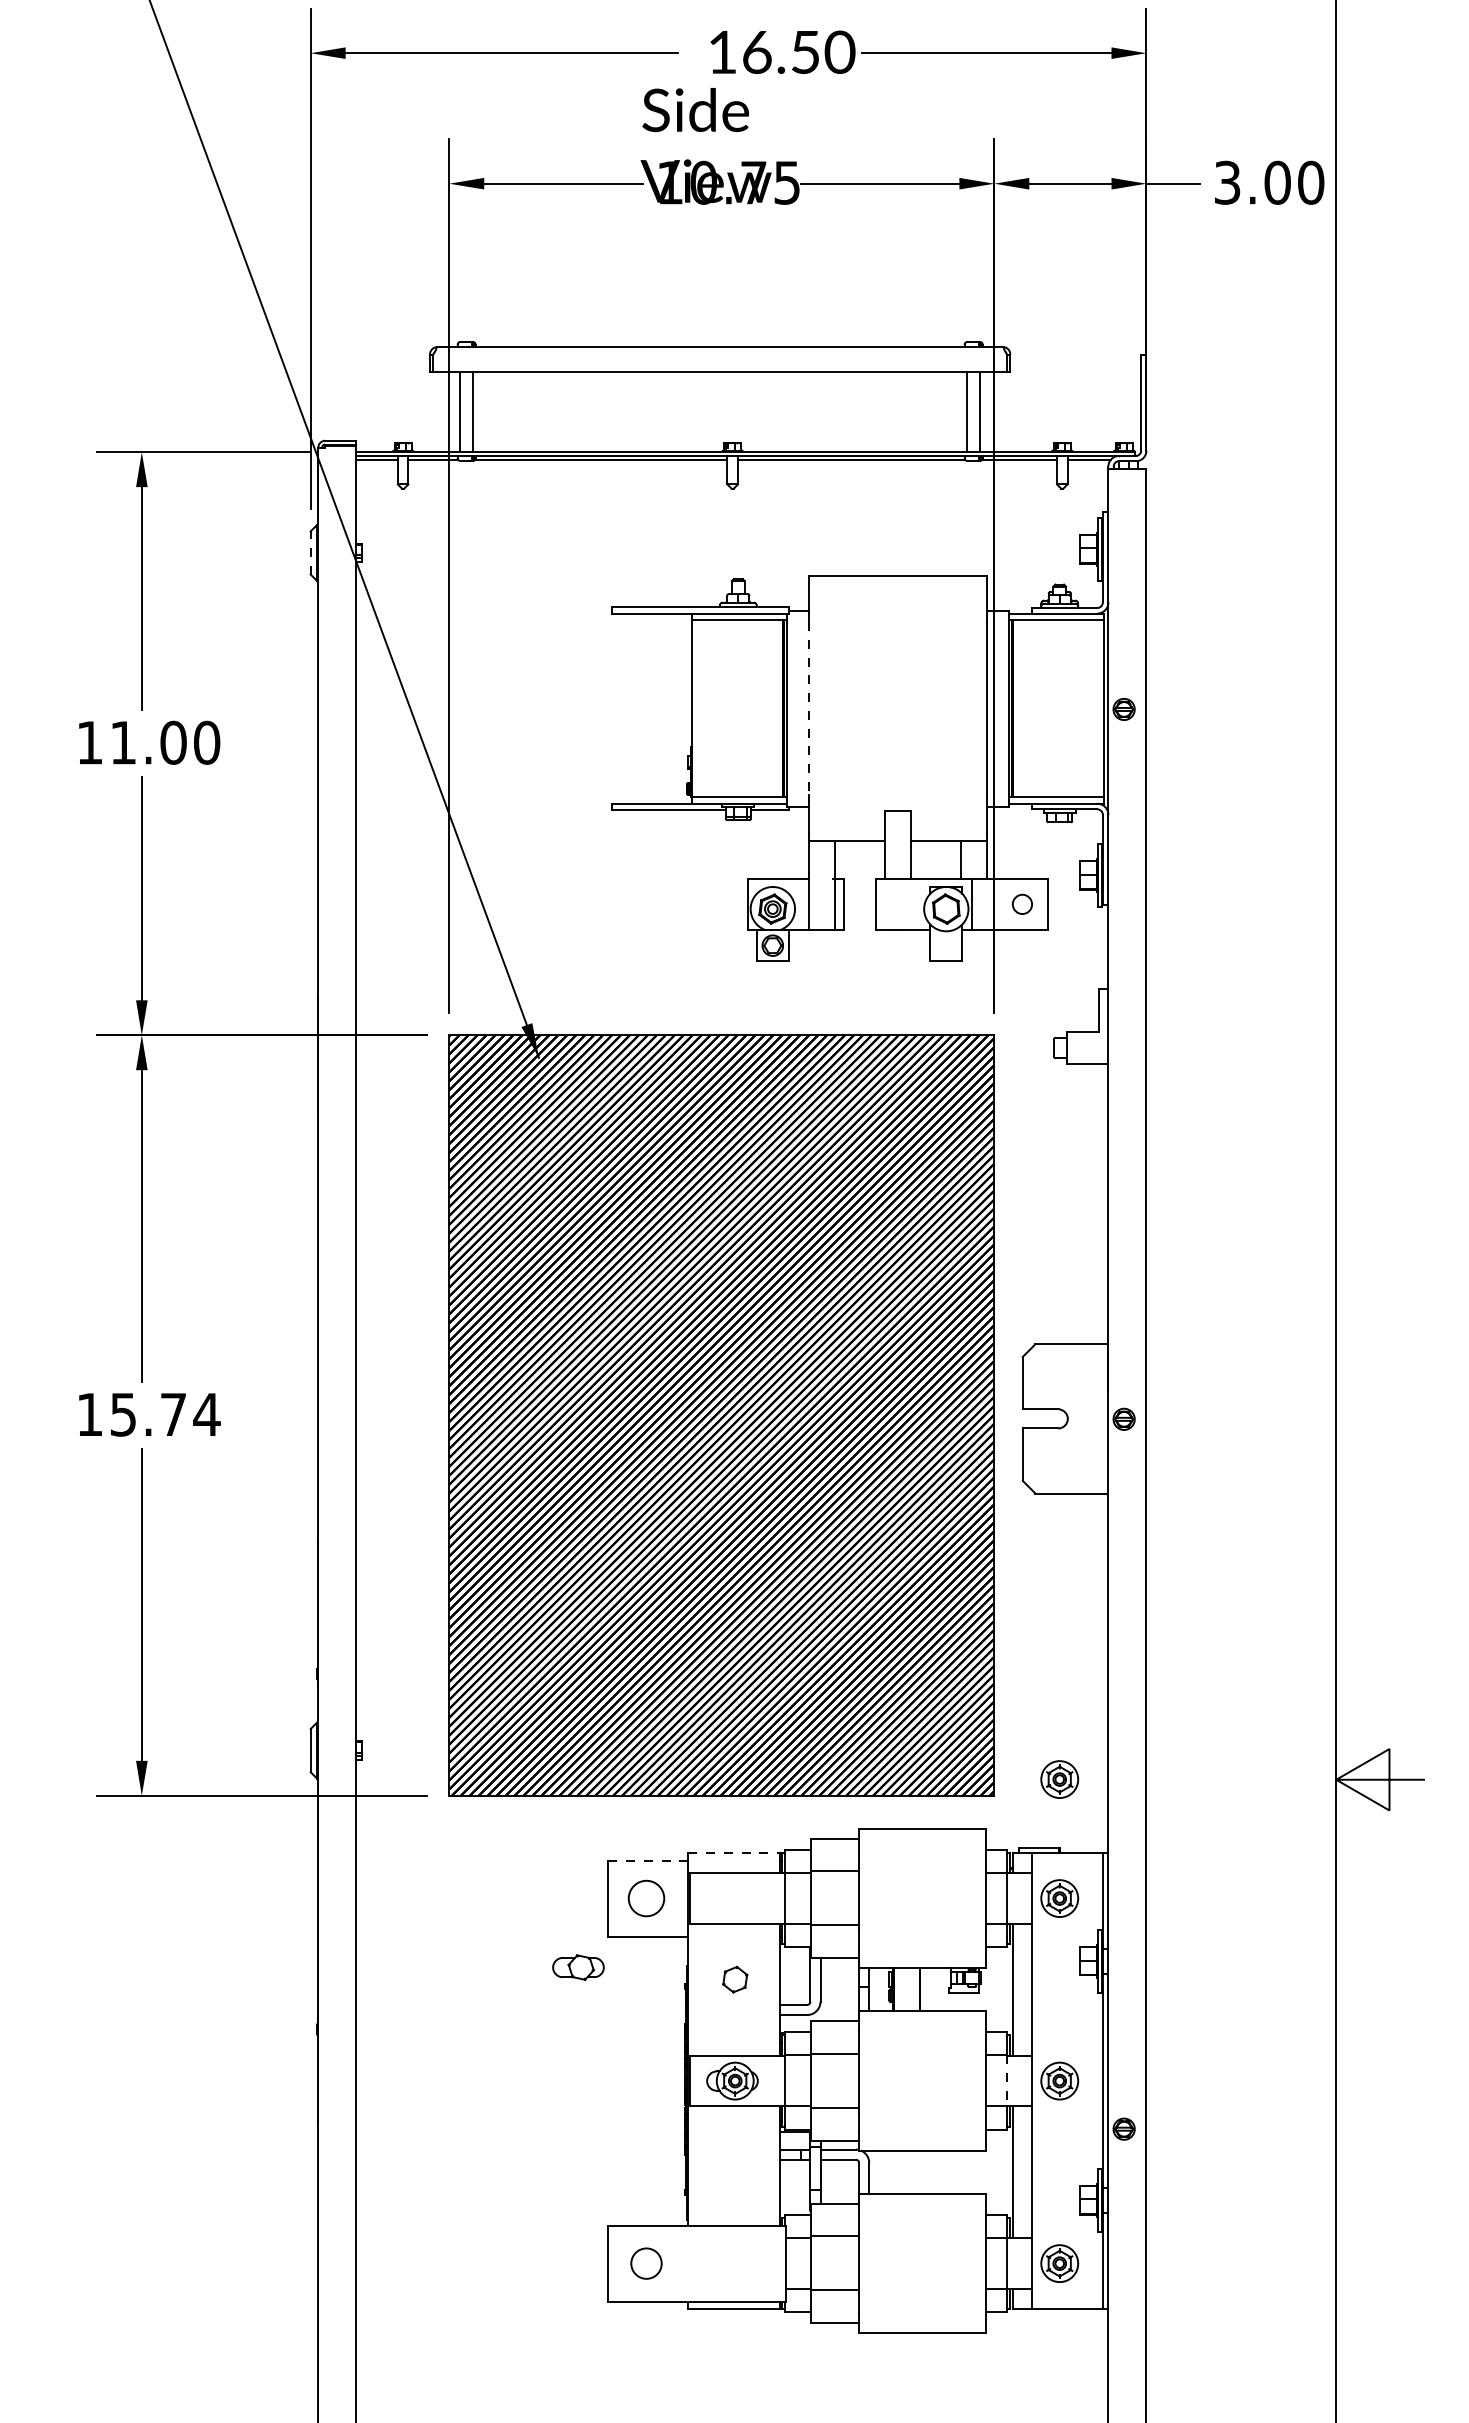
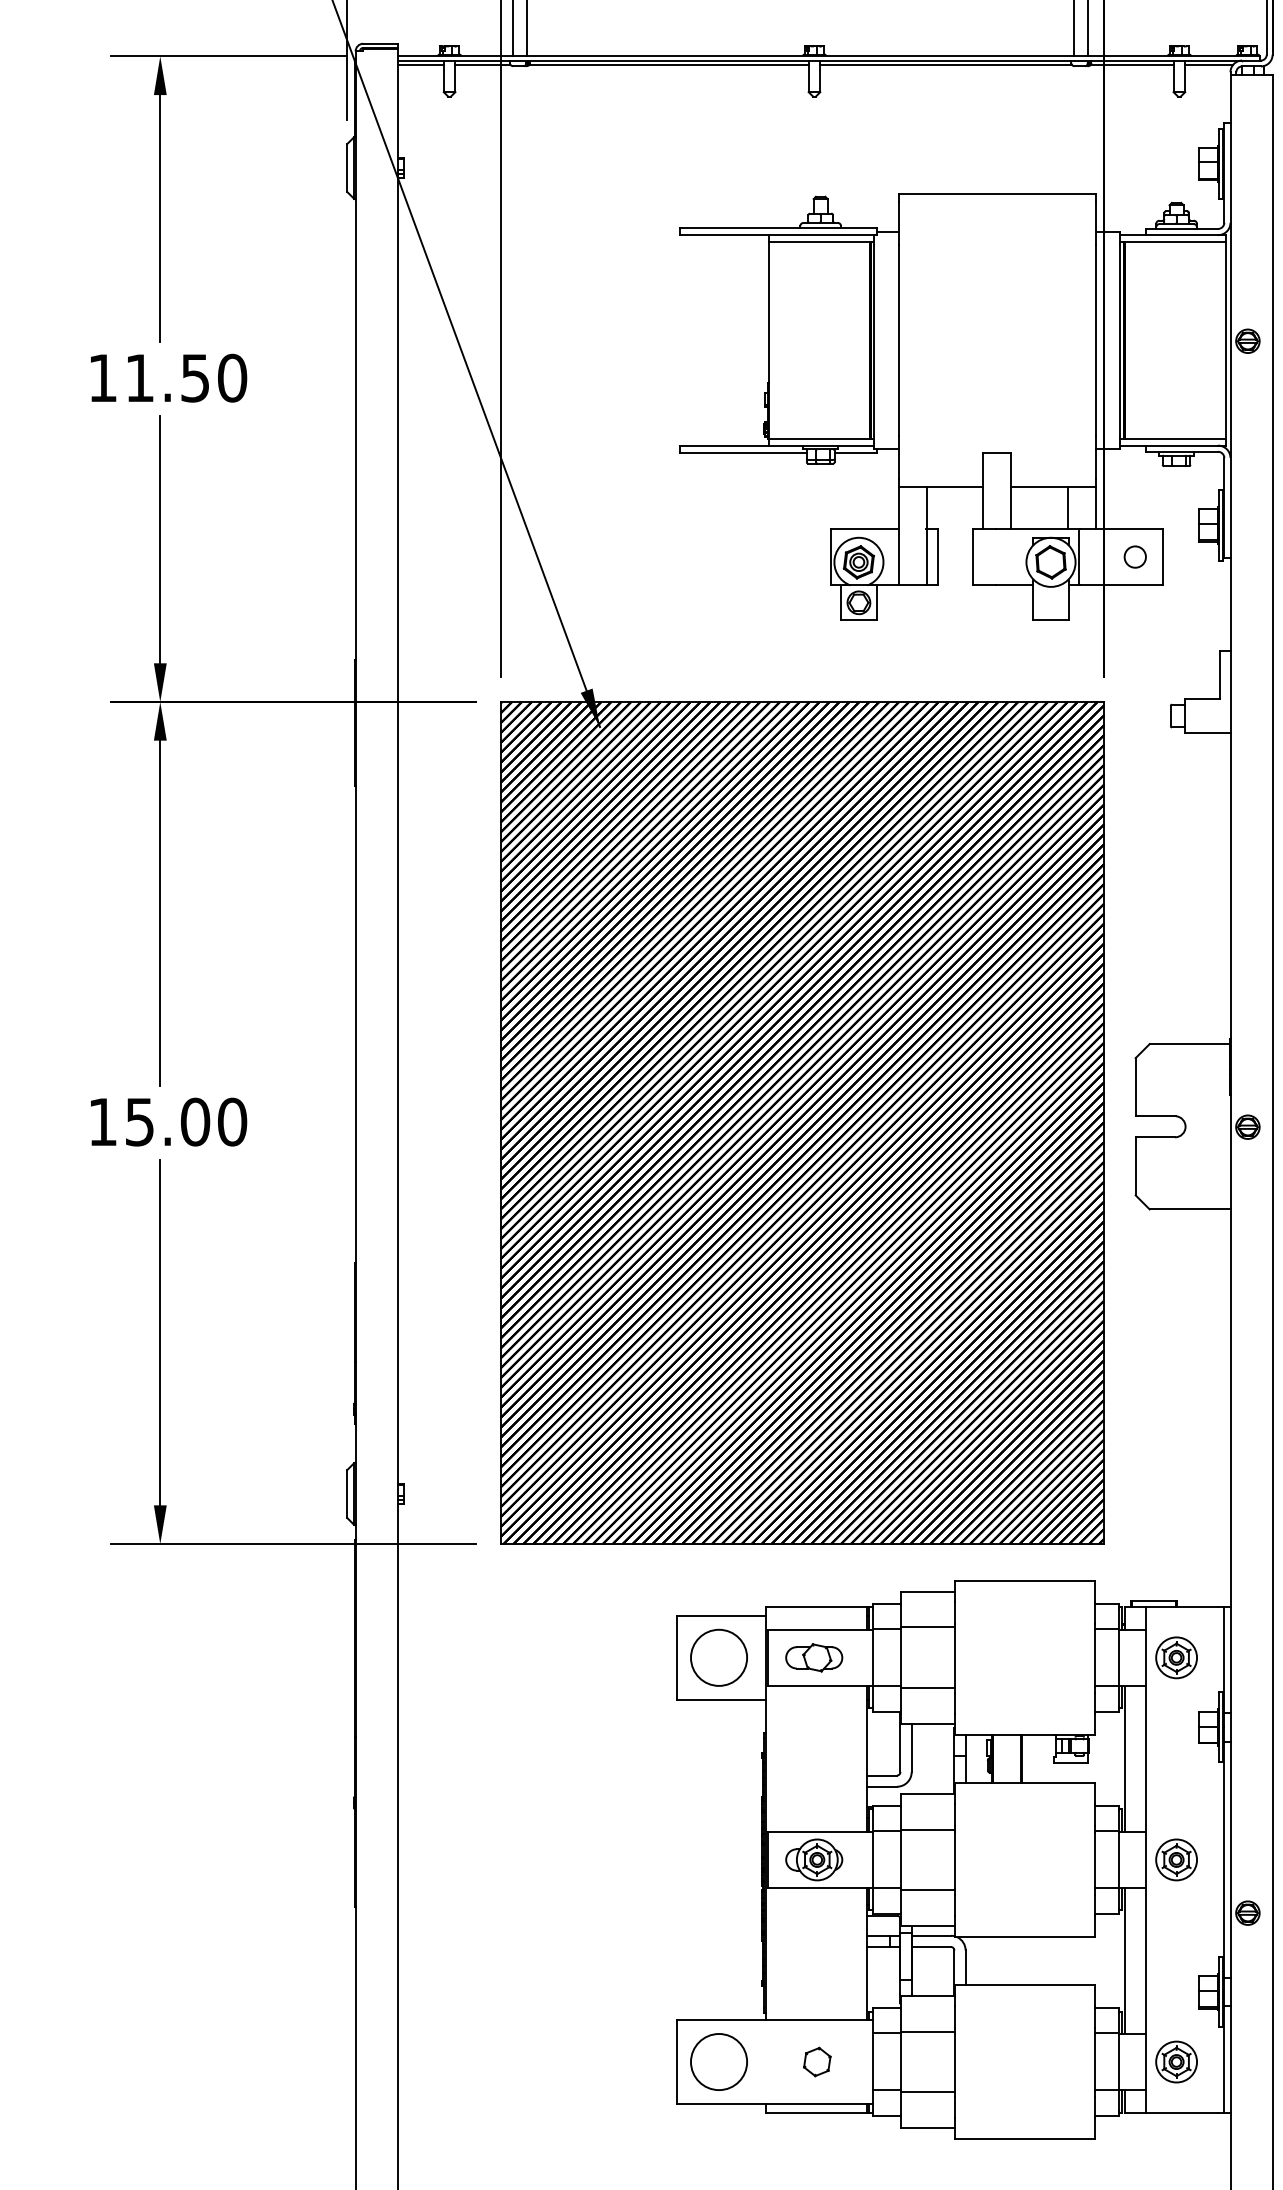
line: (310, 552) -> (347, 167), dashed -> solid
line: (809, 709) -> (899, 341), dashed -> solid
text: (173, 742) -> (195, 377), 11.00 -> 11.50
text: (190, 1414) -> (214, 1121), 15.74 -> 15.00
part: (1059, 1779) -> (1176, 1526), removed
line: (734, 1852) -> (816, 1606), dashed -> solid
line: (648, 1860) -> (721, 1615), dashed -> solid
circle: (646, 1898) -> (719, 1657), size x1.43
part: (578, 1967) -> (814, 1657), moved
part: (735, 1979) -> (817, 2061), moved
line: (1007, 2080) -> (1118, 1859), dashed -> solid
circle: (646, 2263) -> (719, 2061), size x1.67

